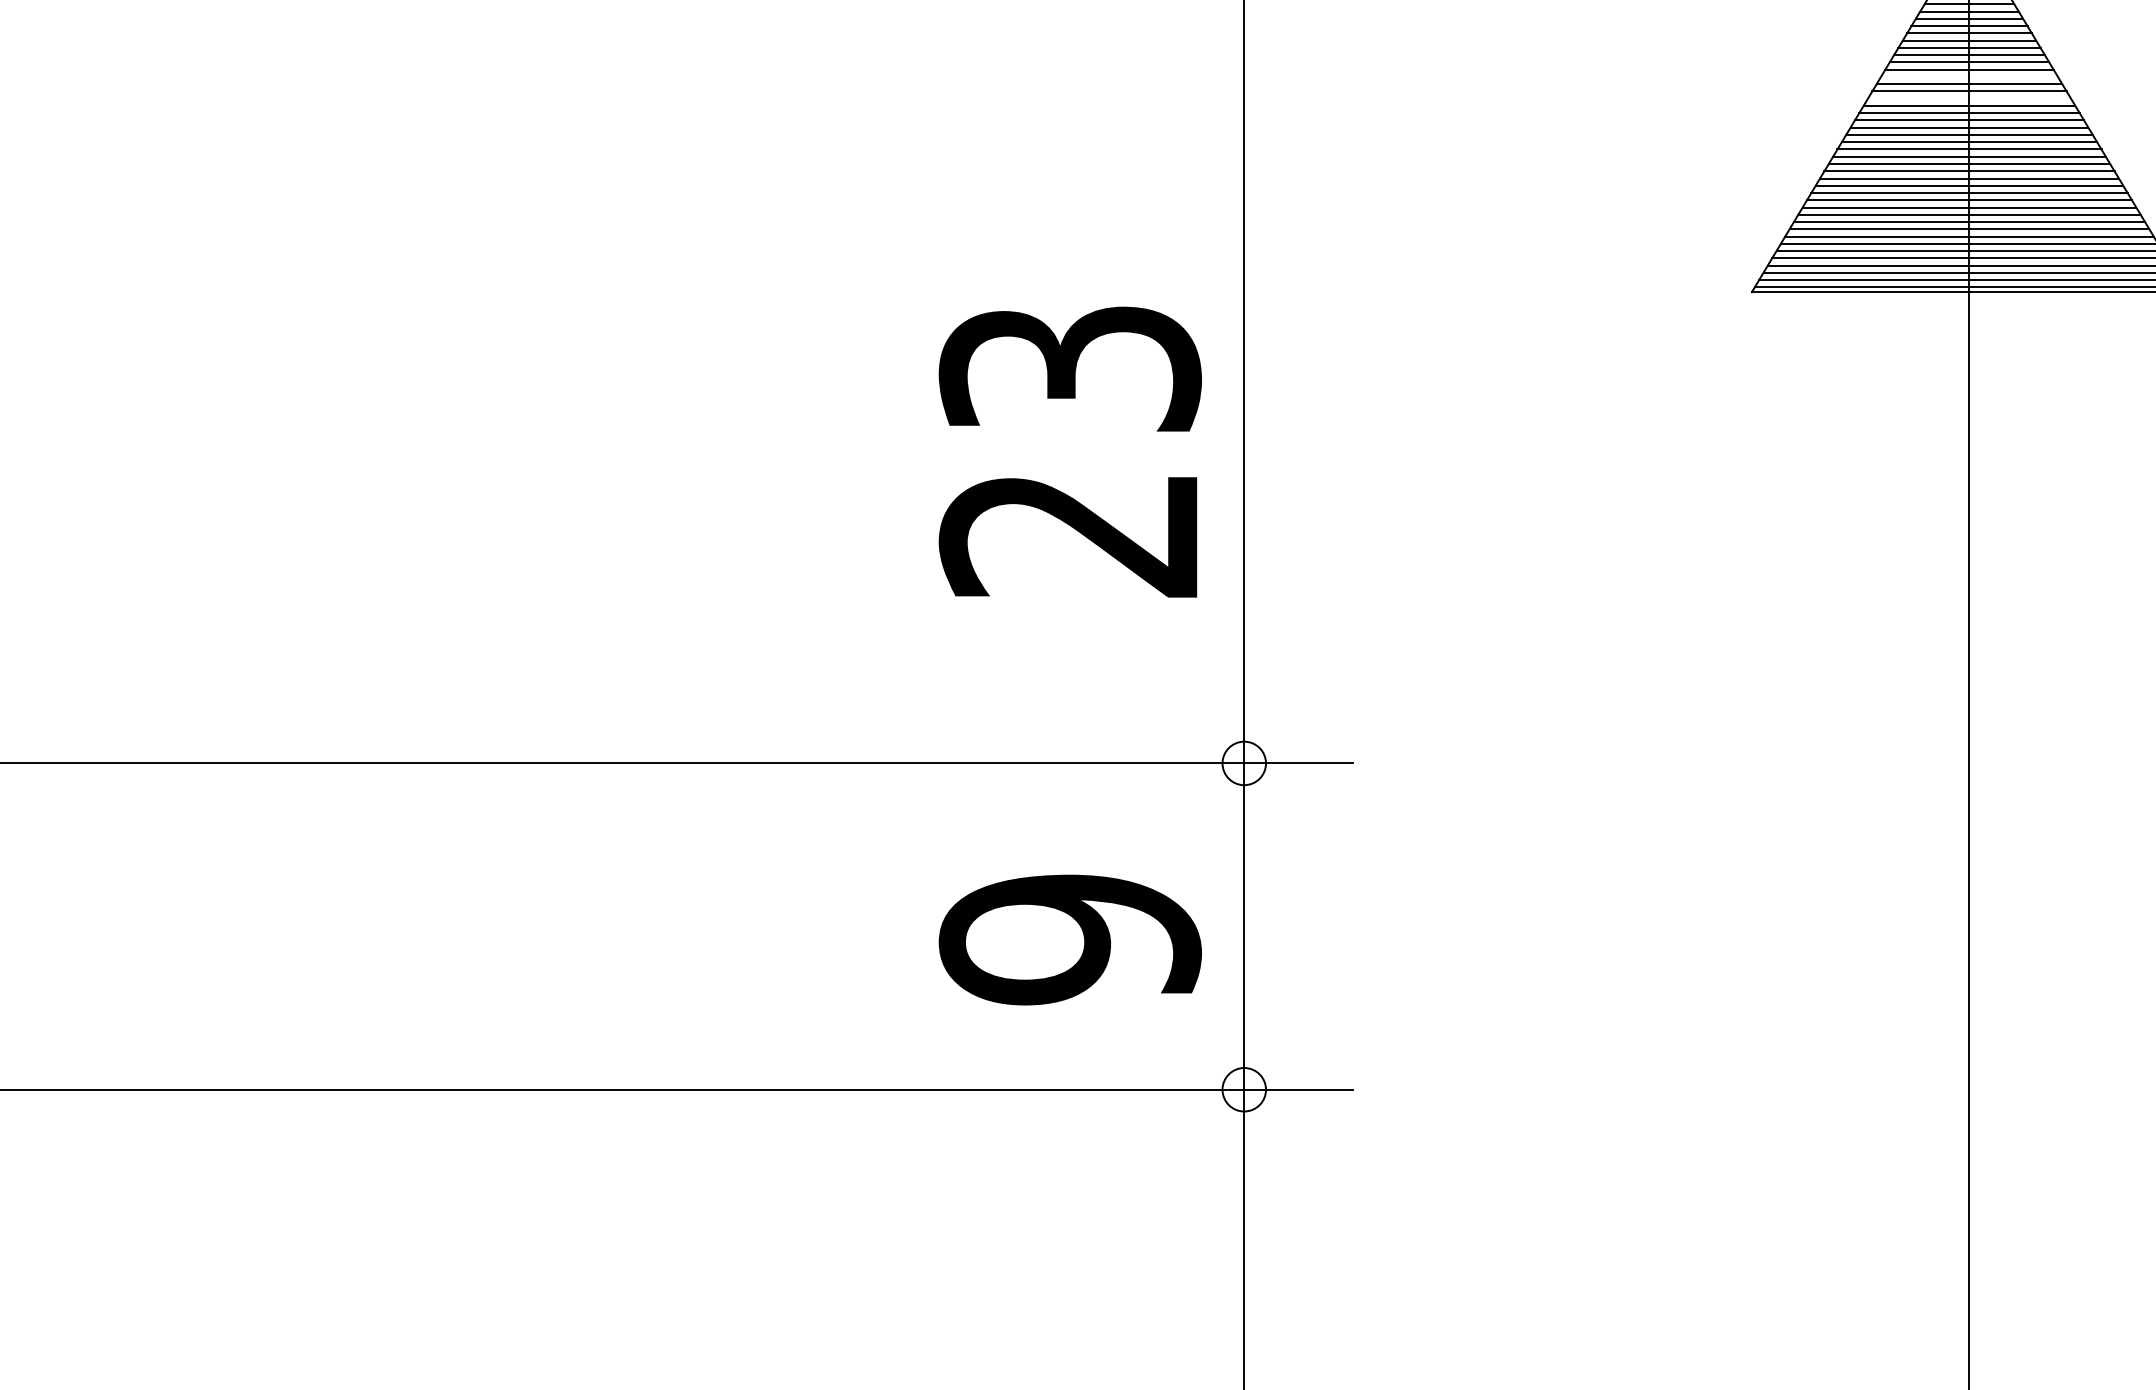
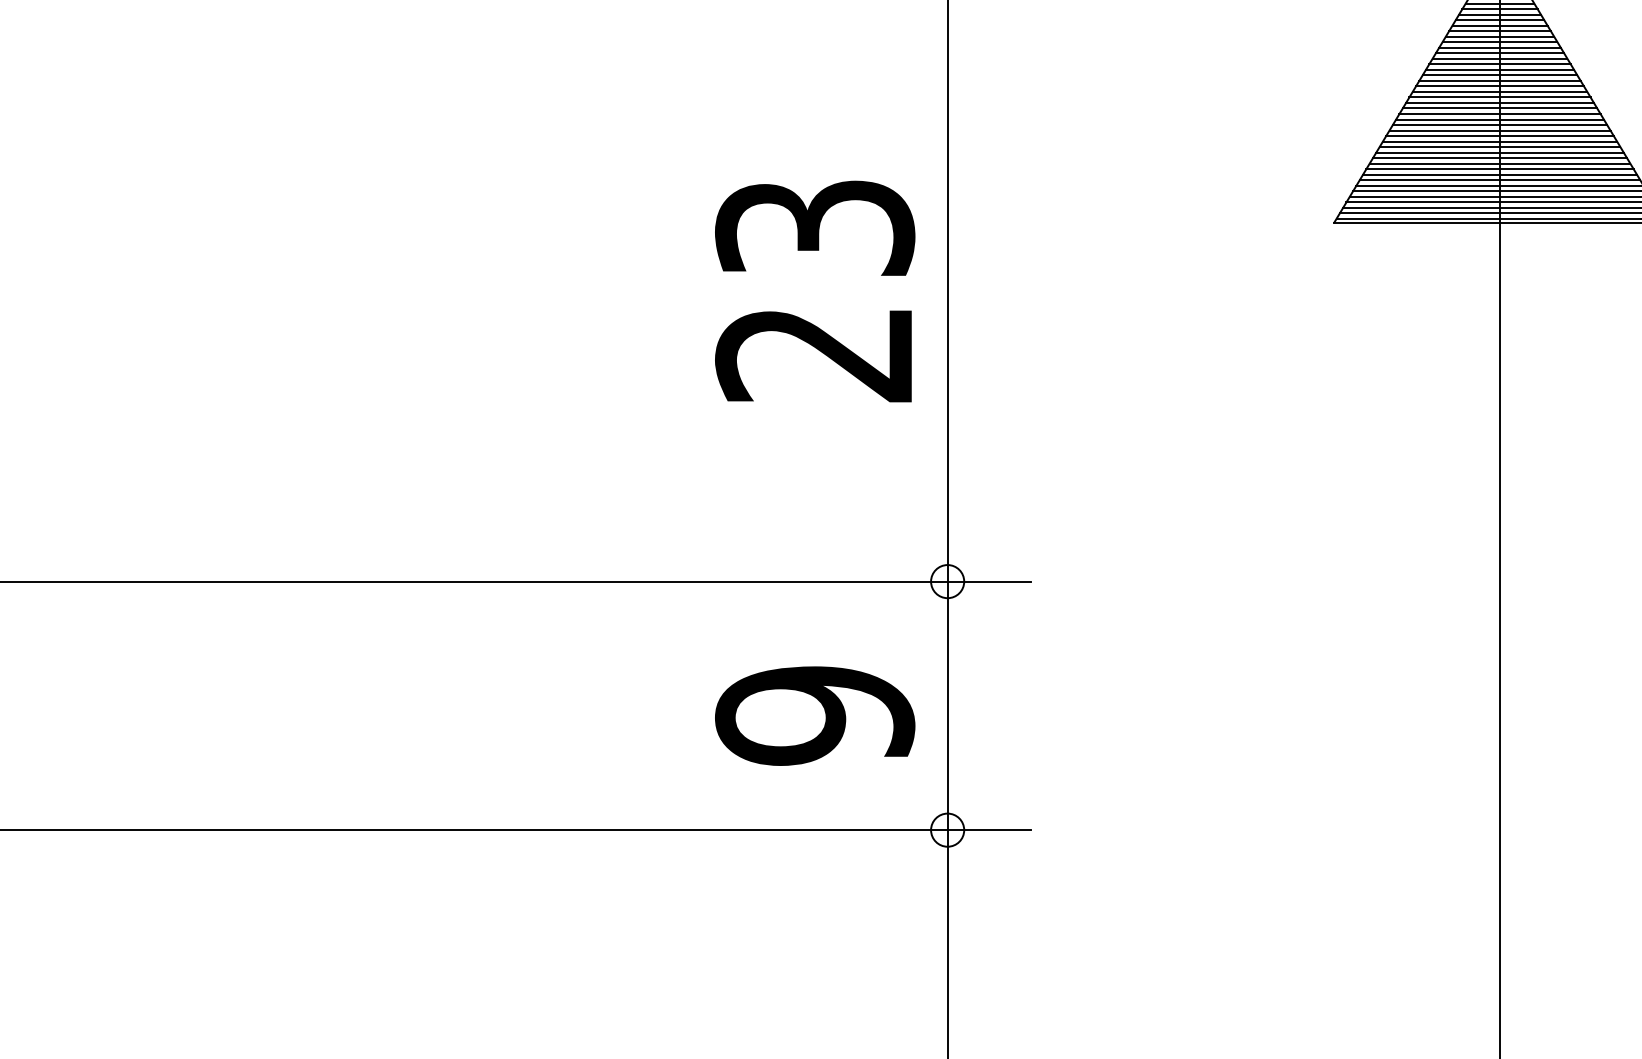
line: (1968, 76) -> (1499, 58), added
line: (1968, 98) -> (1499, 75), added
text: (1070, 452) -> (815, 291), moved

